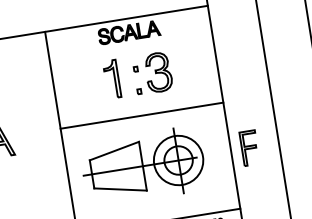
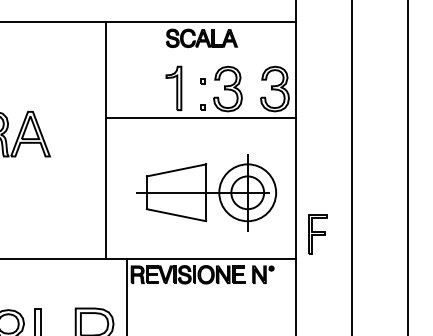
part: (198, 65) -> (274, 88), added
line: (142, 115) -> (201, 118), moved
part: (249, 148) -> (317, 234), moved
part: (143, 165) -> (206, 192), moved

